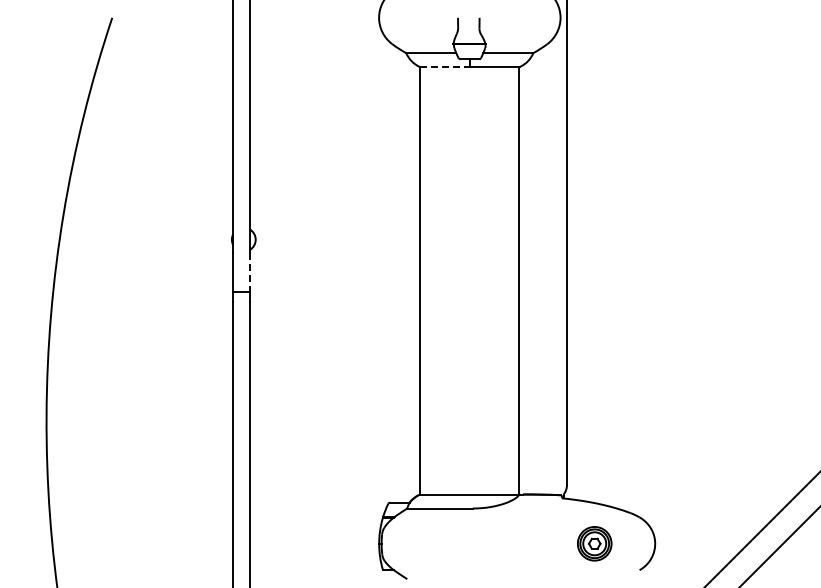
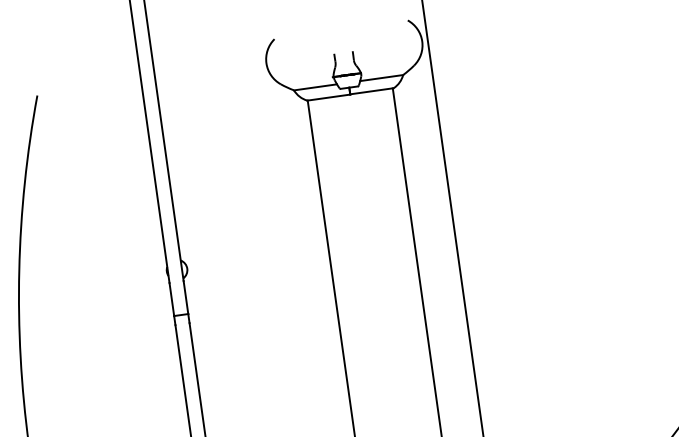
line: (444, 66) -> (328, 97), dashed -> solid
line: (249, 272) -> (185, 297), dashed -> solid

